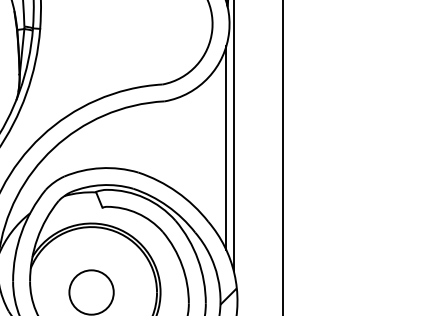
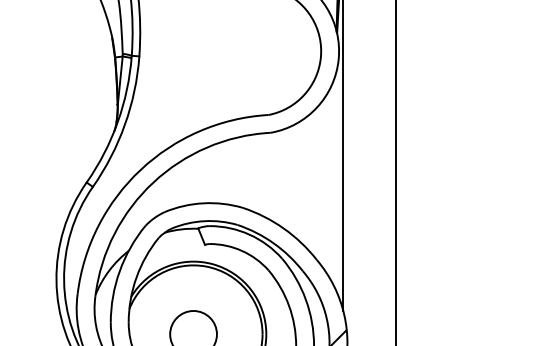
line: (226, 147) -> (335, 181), removed

